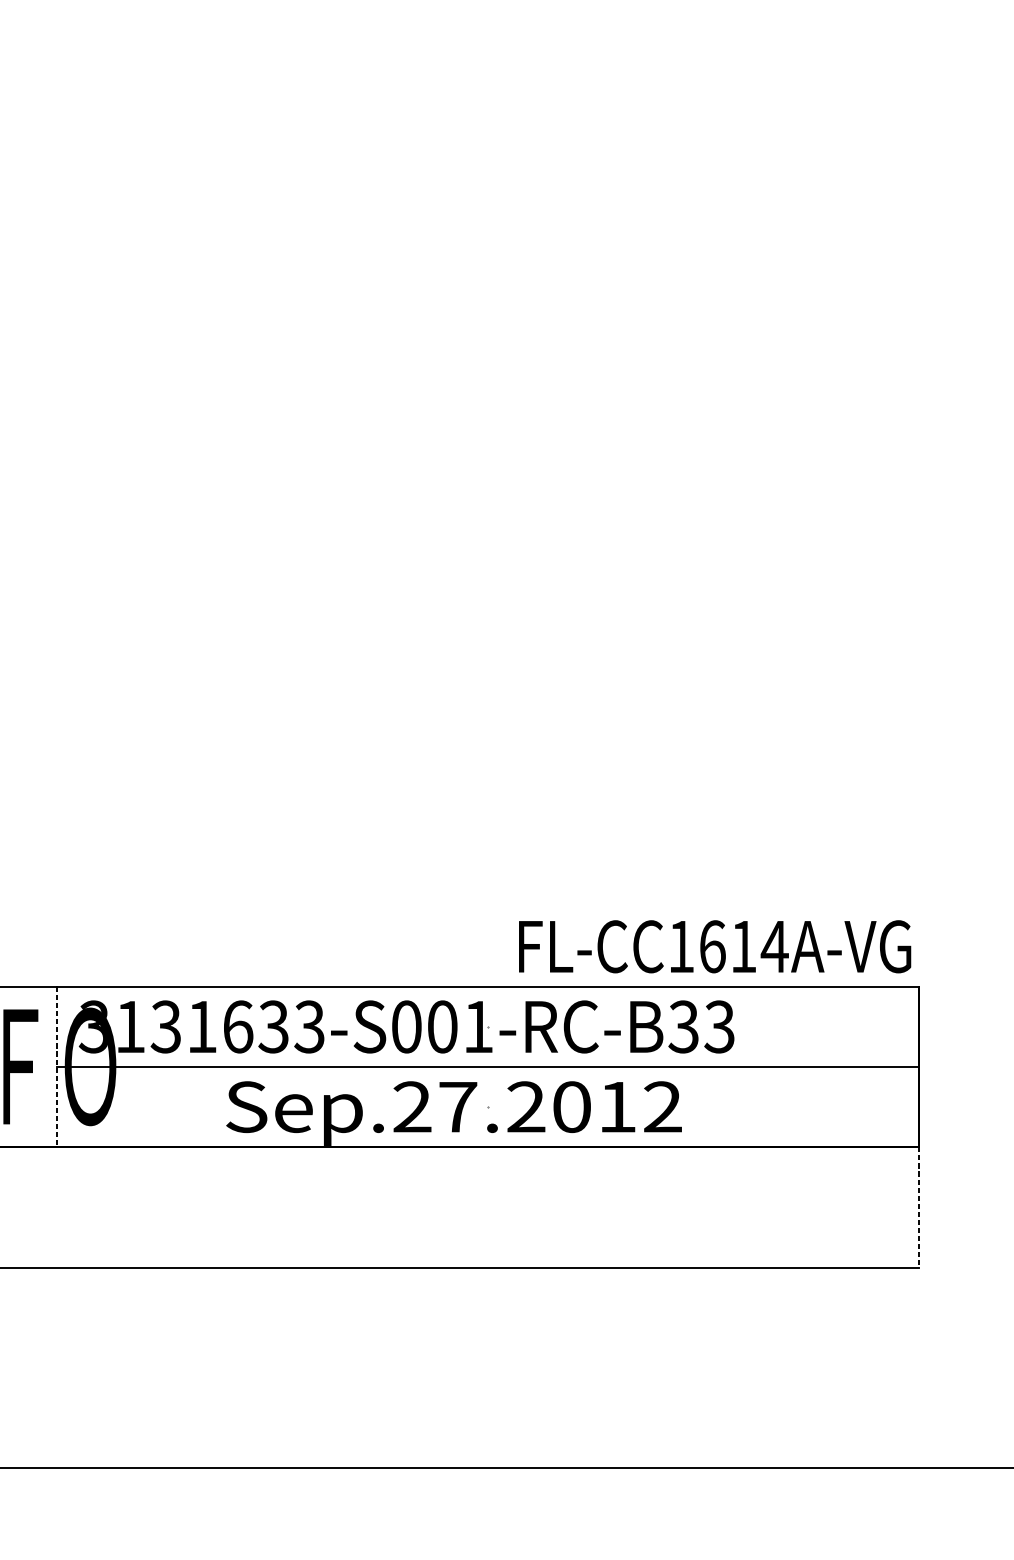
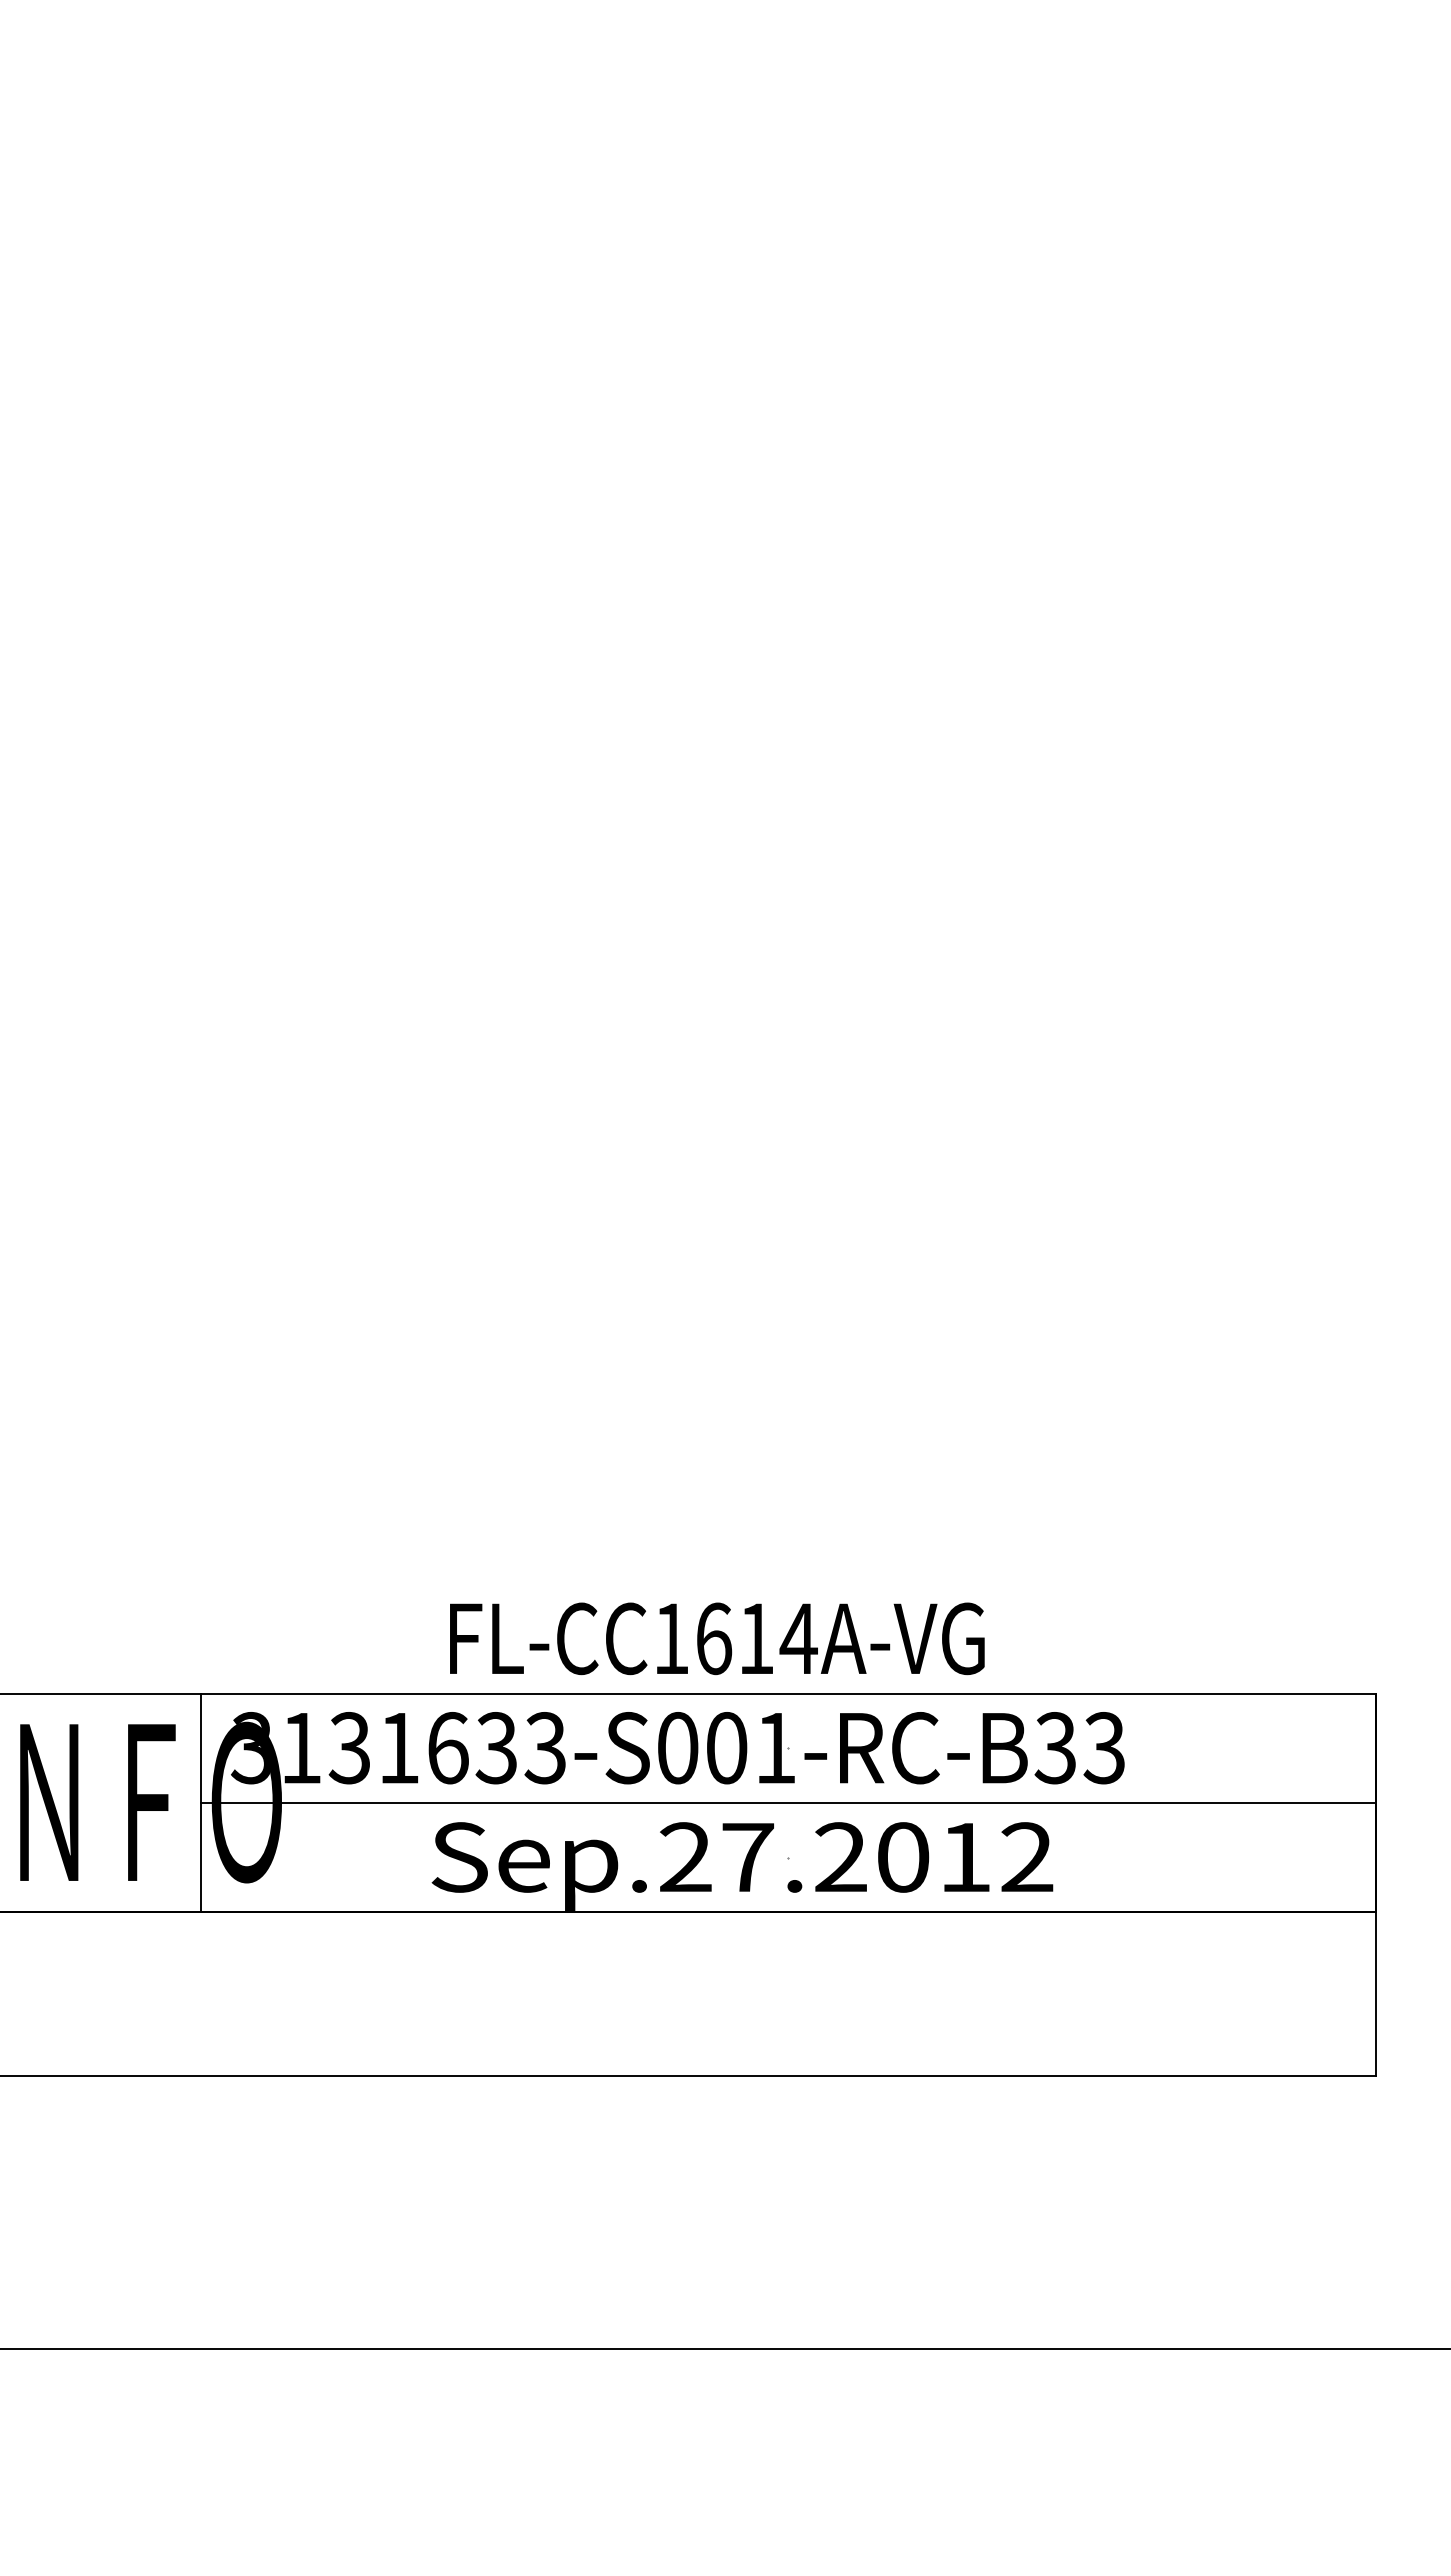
text: (715, 946) -> (717, 1638), moved
line: (56, 1067) -> (200, 1803), dashed -> solid
line: (918, 1207) -> (1375, 1994), dashed -> solid

